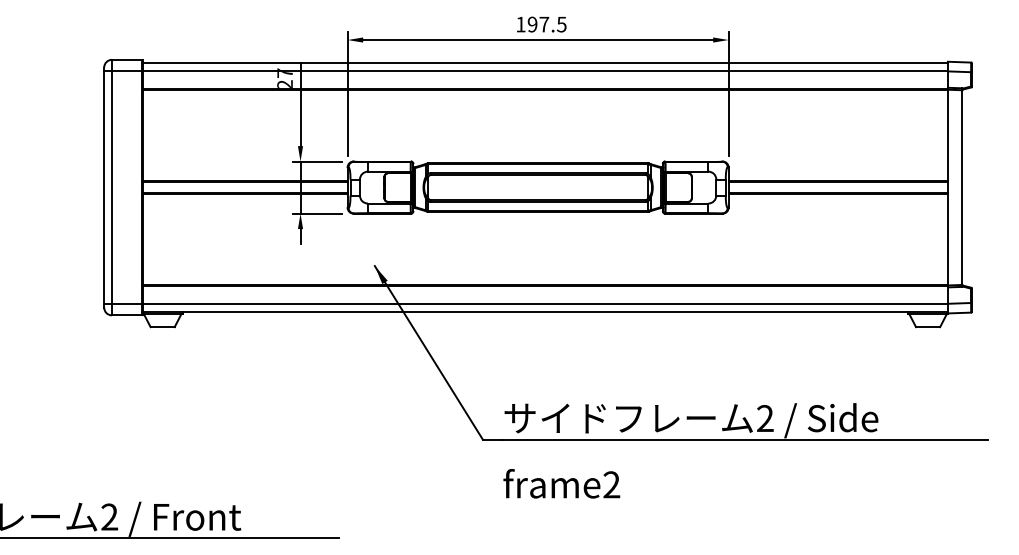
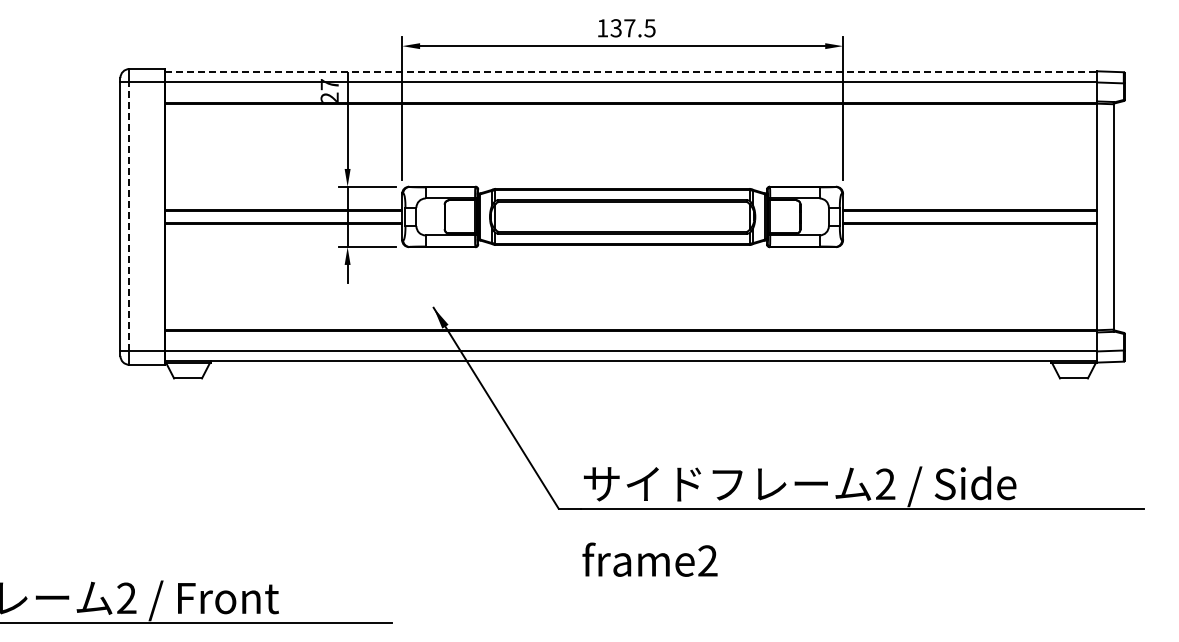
text: (531, 24) -> (615, 28), 197.5 -> 137.5
line: (545, 62) -> (631, 72), solid -> dashed
line: (112, 187) -> (129, 216), solid -> dashed

